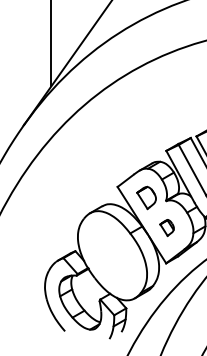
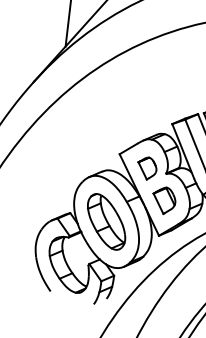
part: (166, 227) -> (163, 200), size x1.67
part: (112, 255) -> (106, 221), added

